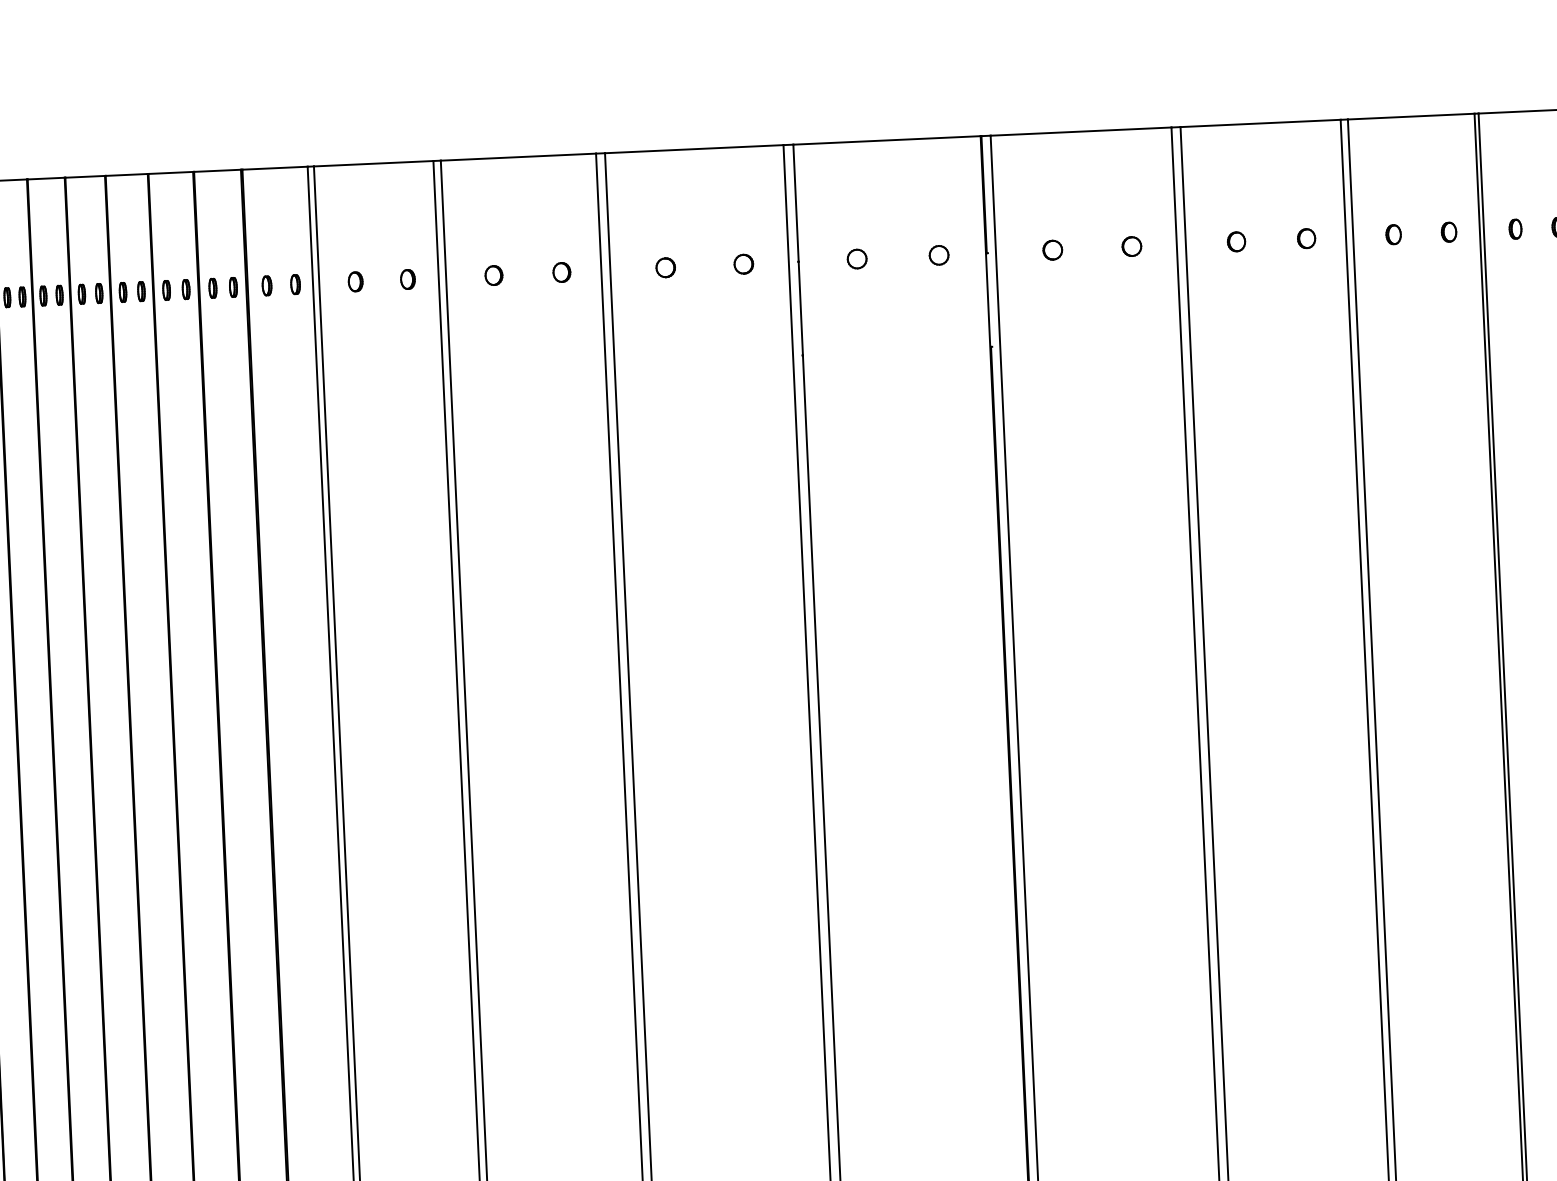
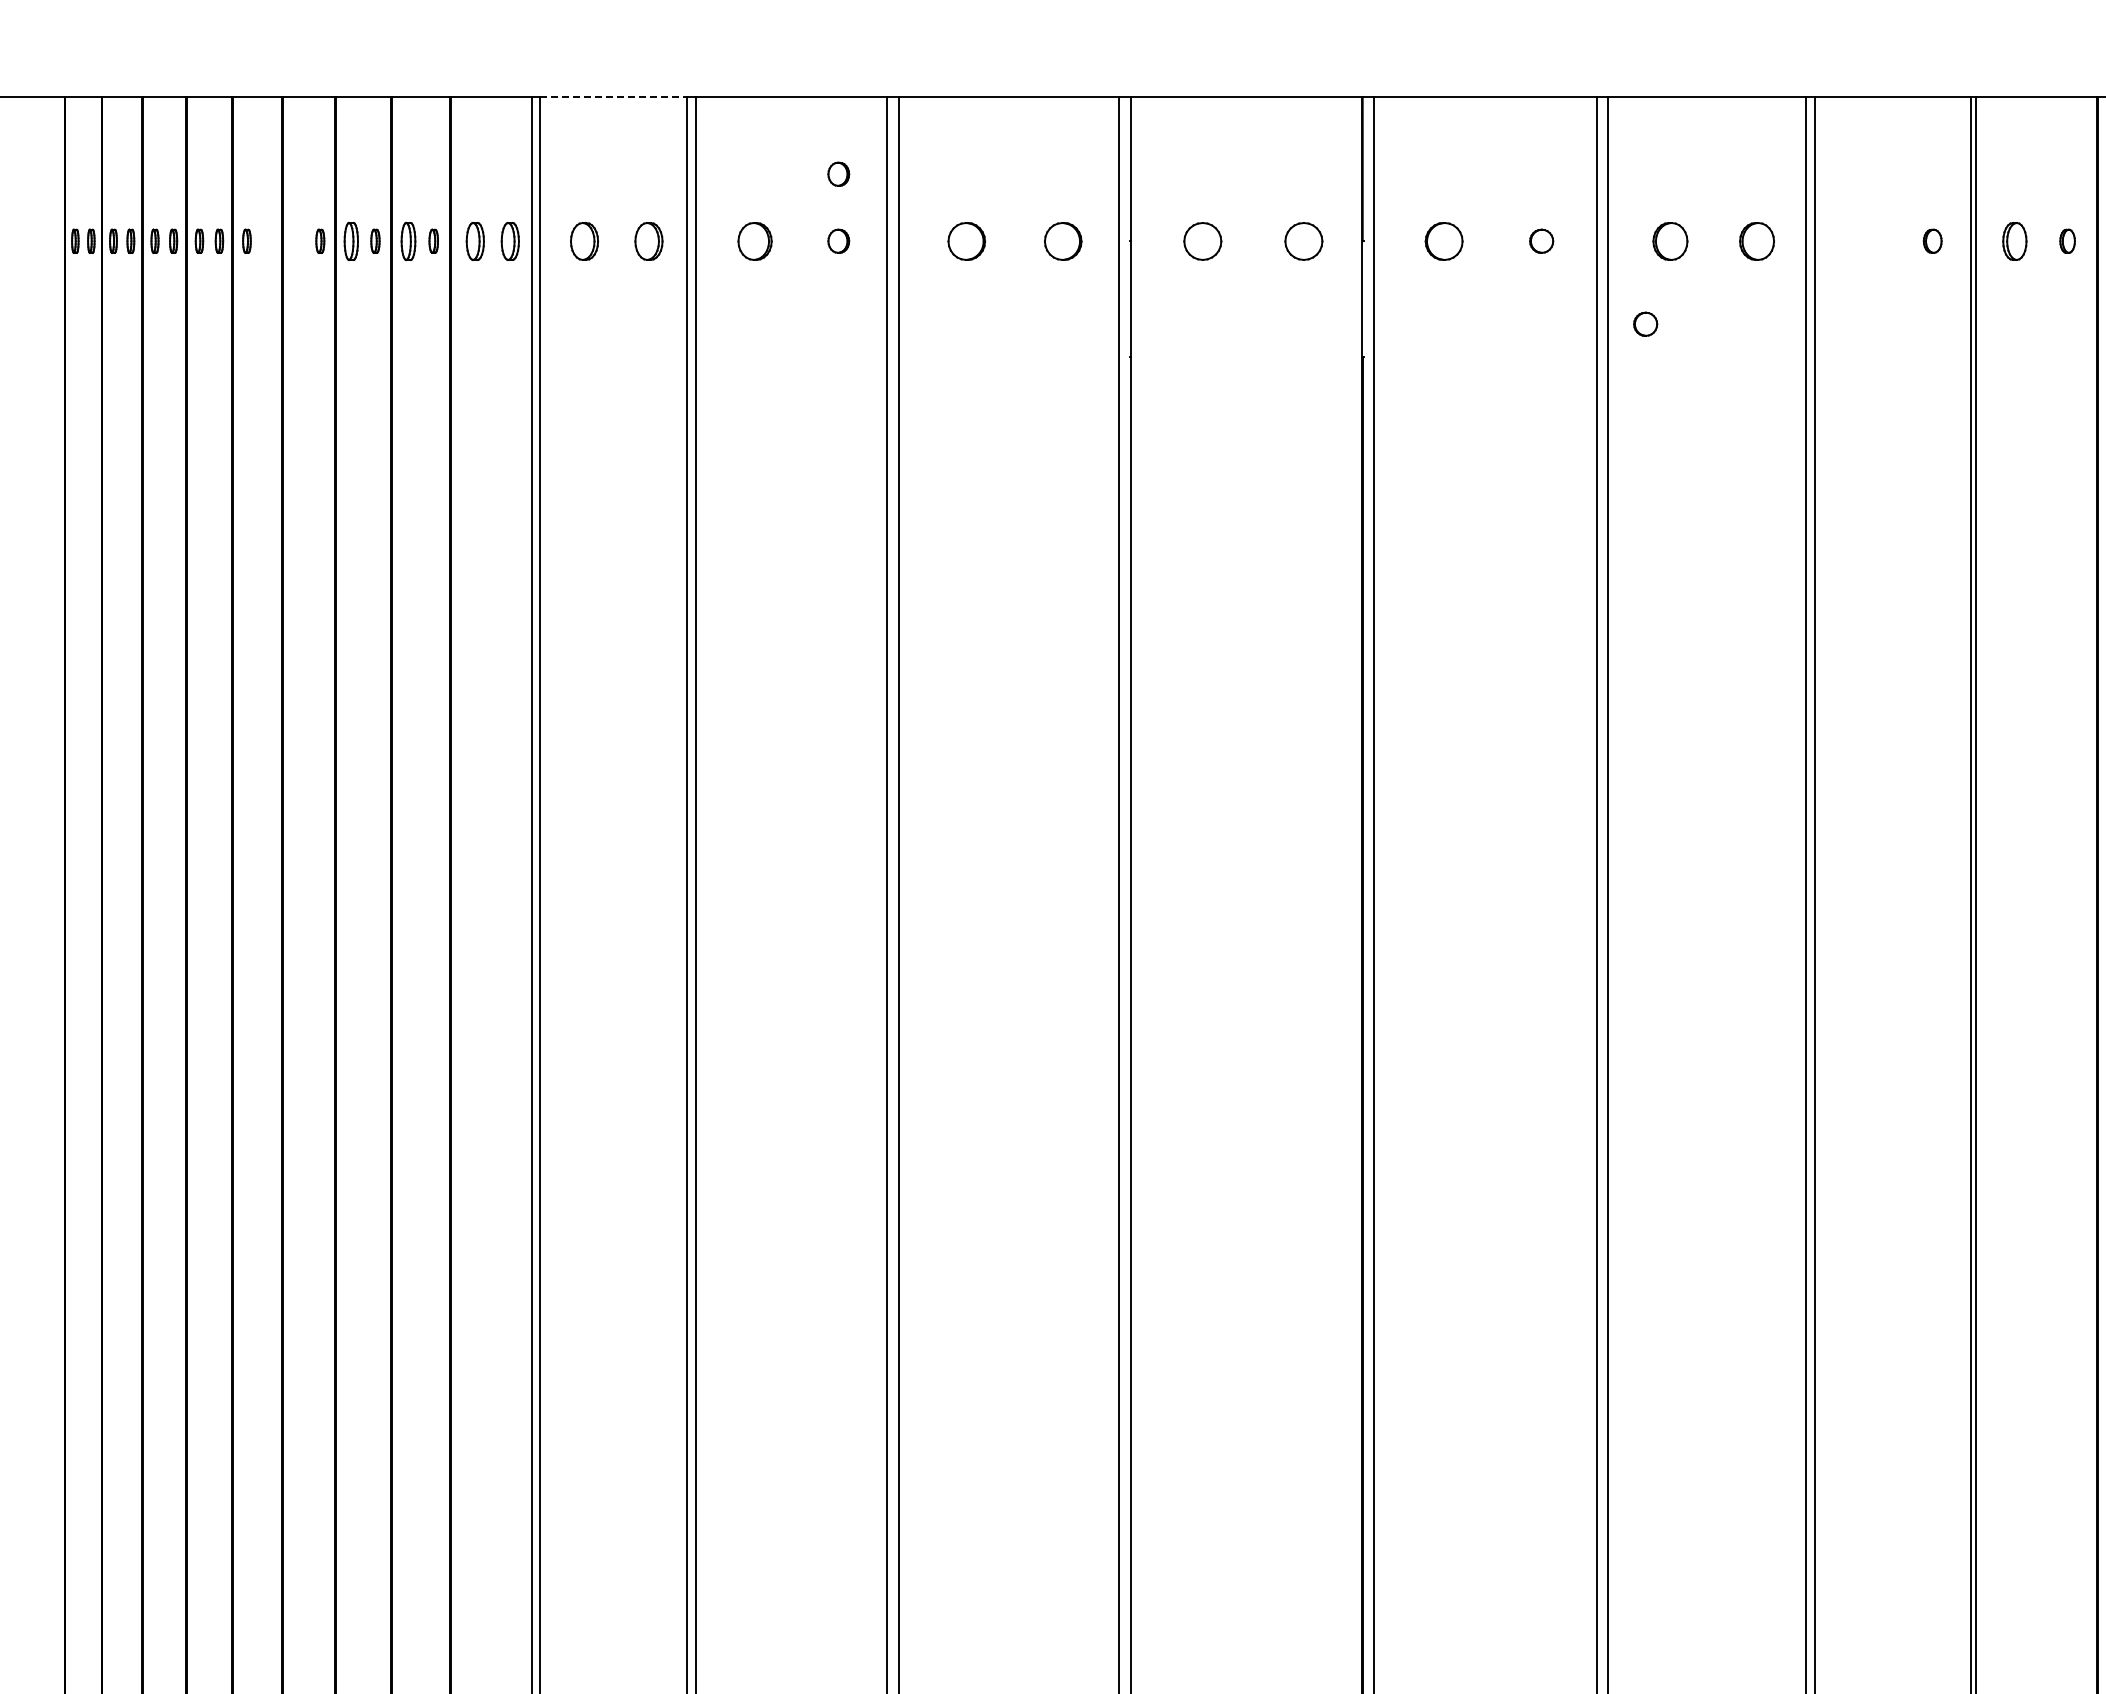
line: (373, 163) -> (613, 96), solid -> dashed
part: (559, 217) -> (838, 173), added
part: (1515, 228) -> (2014, 240), size x1.6
part: (1393, 234) -> (1864, 240), removed
part: (1306, 238) -> (1756, 240), size x1.6
part: (1236, 241) -> (1670, 240), size x1.6
part: (1052, 249) -> (1443, 240), size x1.6
part: (938, 254) -> (1303, 240), size x1.6
part: (856, 258) -> (1202, 240), size x1.6
part: (743, 263) -> (1062, 240), size x1.6
part: (665, 267) -> (966, 240), size x1.6
part: (493, 274) -> (754, 240), size x1.6
part: (407, 278) -> (648, 240), size x1.6
part: (355, 281) -> (584, 240), size x1.6
part: (295, 283) -> (510, 240), size x1.6
part: (266, 285) -> (474, 240), size x1.6
part: (212, 287) -> (408, 240), size x1.6
part: (166, 289) -> (351, 240), size x1.6
part: (122, 291) -> (297, 240), removed
part: (99, 292) -> (268, 240), removed
part: (1219, 309) -> (1645, 323), added

